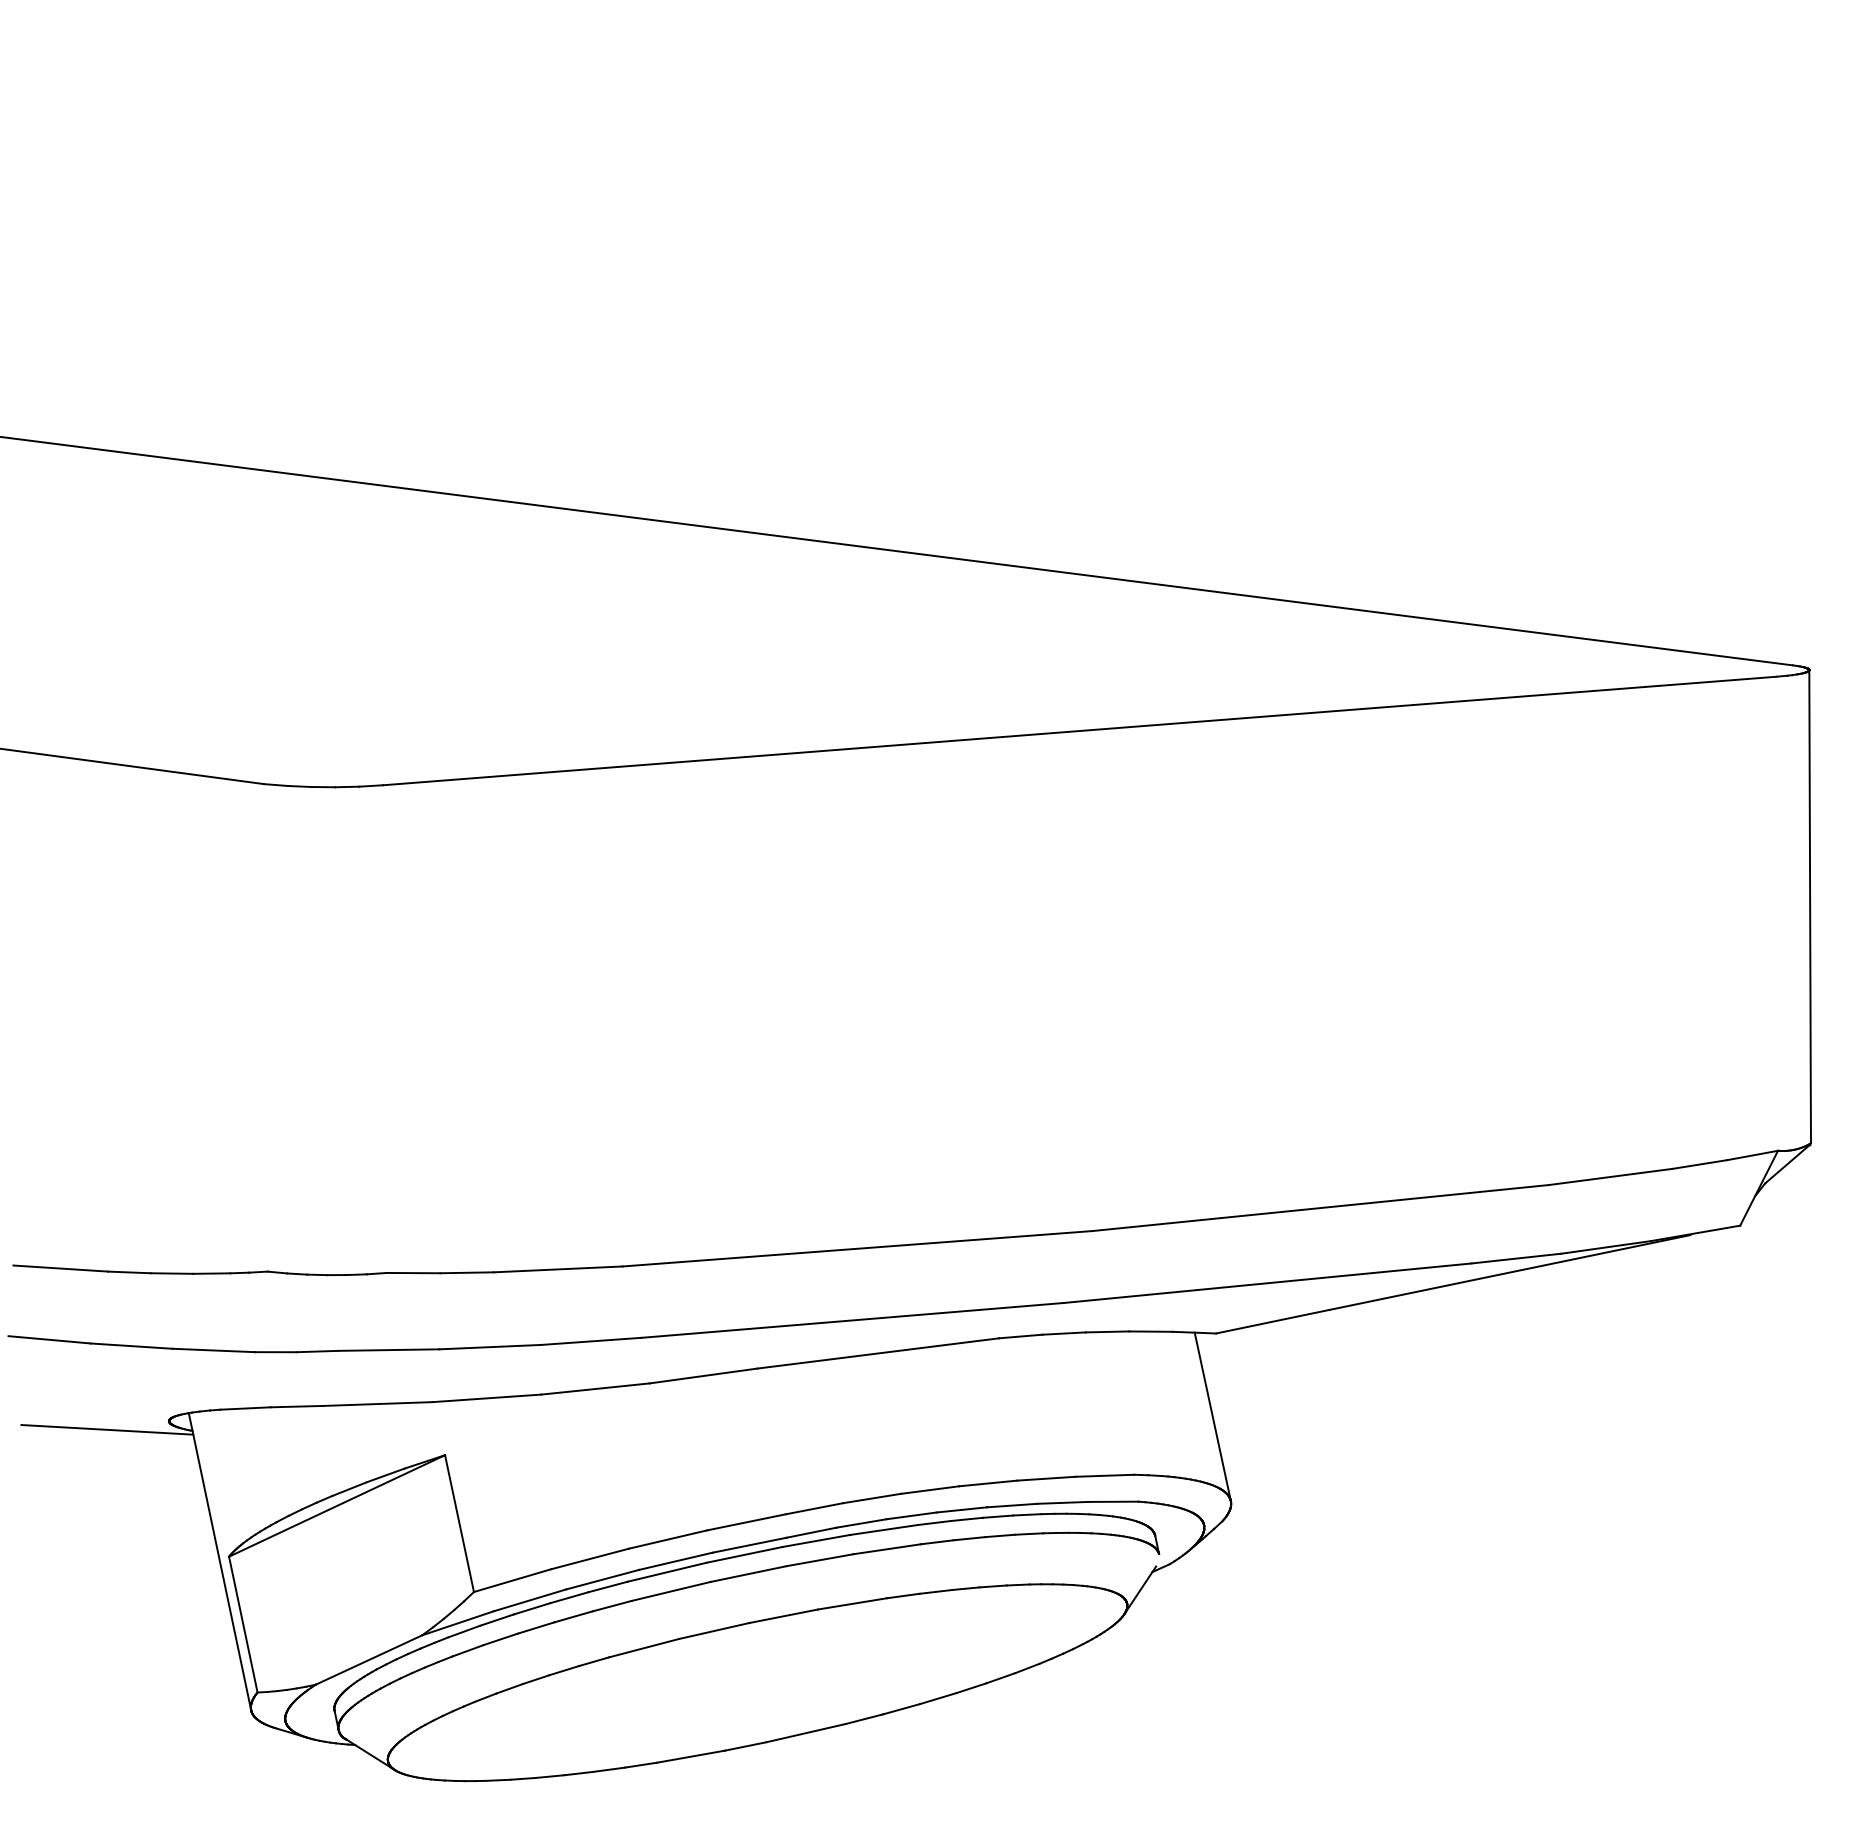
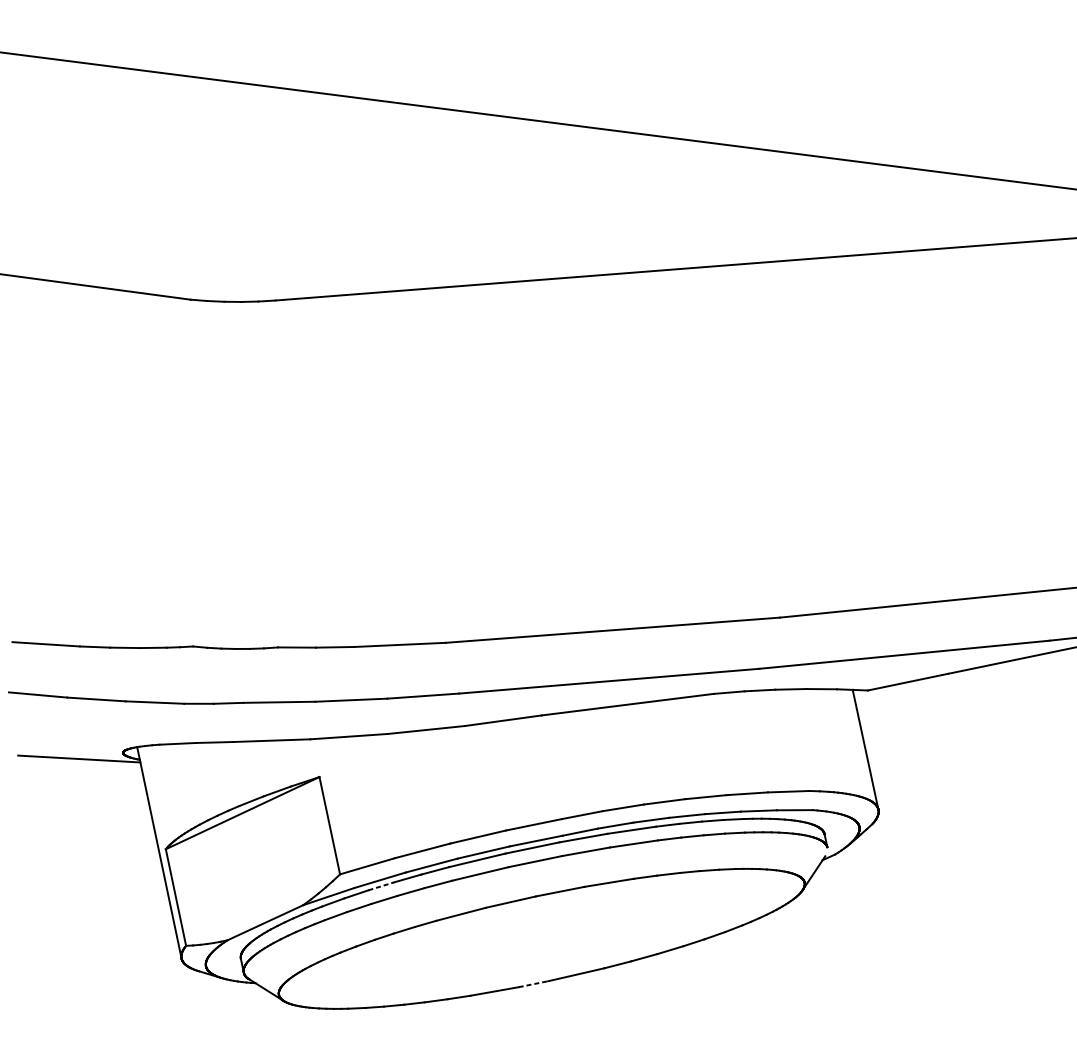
line: (532, 1608) -> (381, 886), solid -> dashed
line: (746, 1746) -> (533, 984), solid -> dashed

